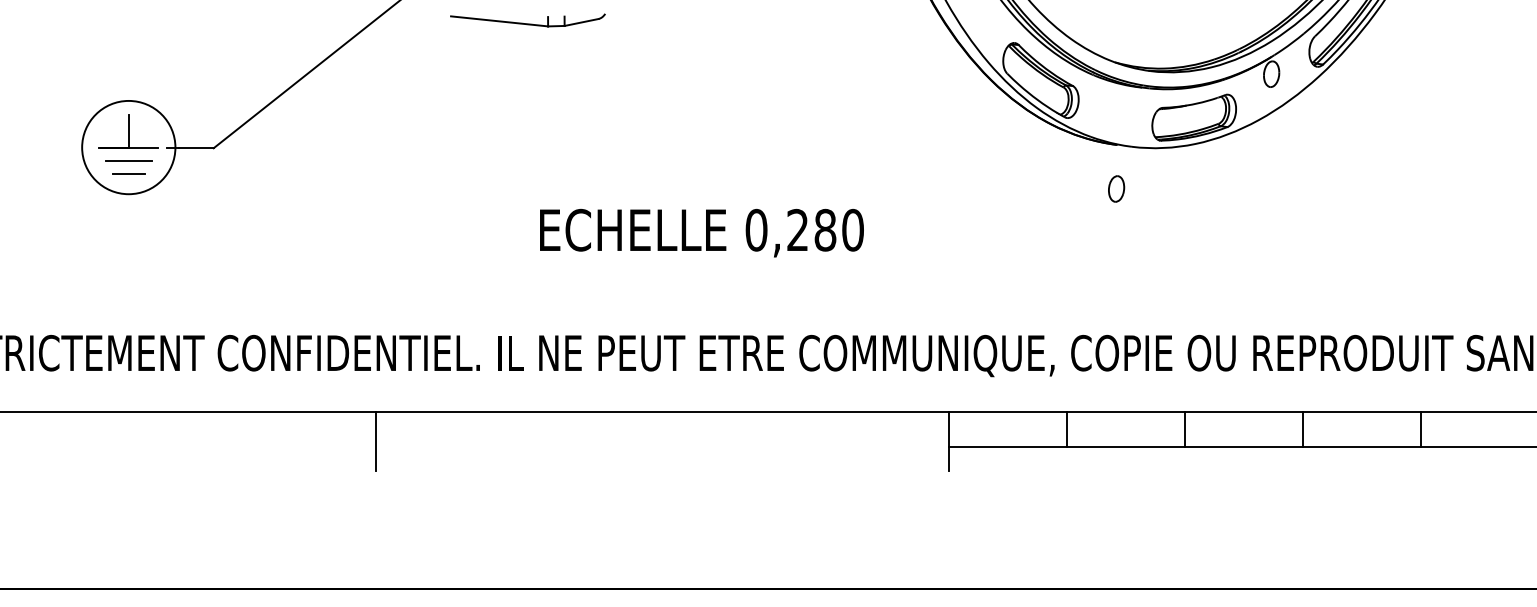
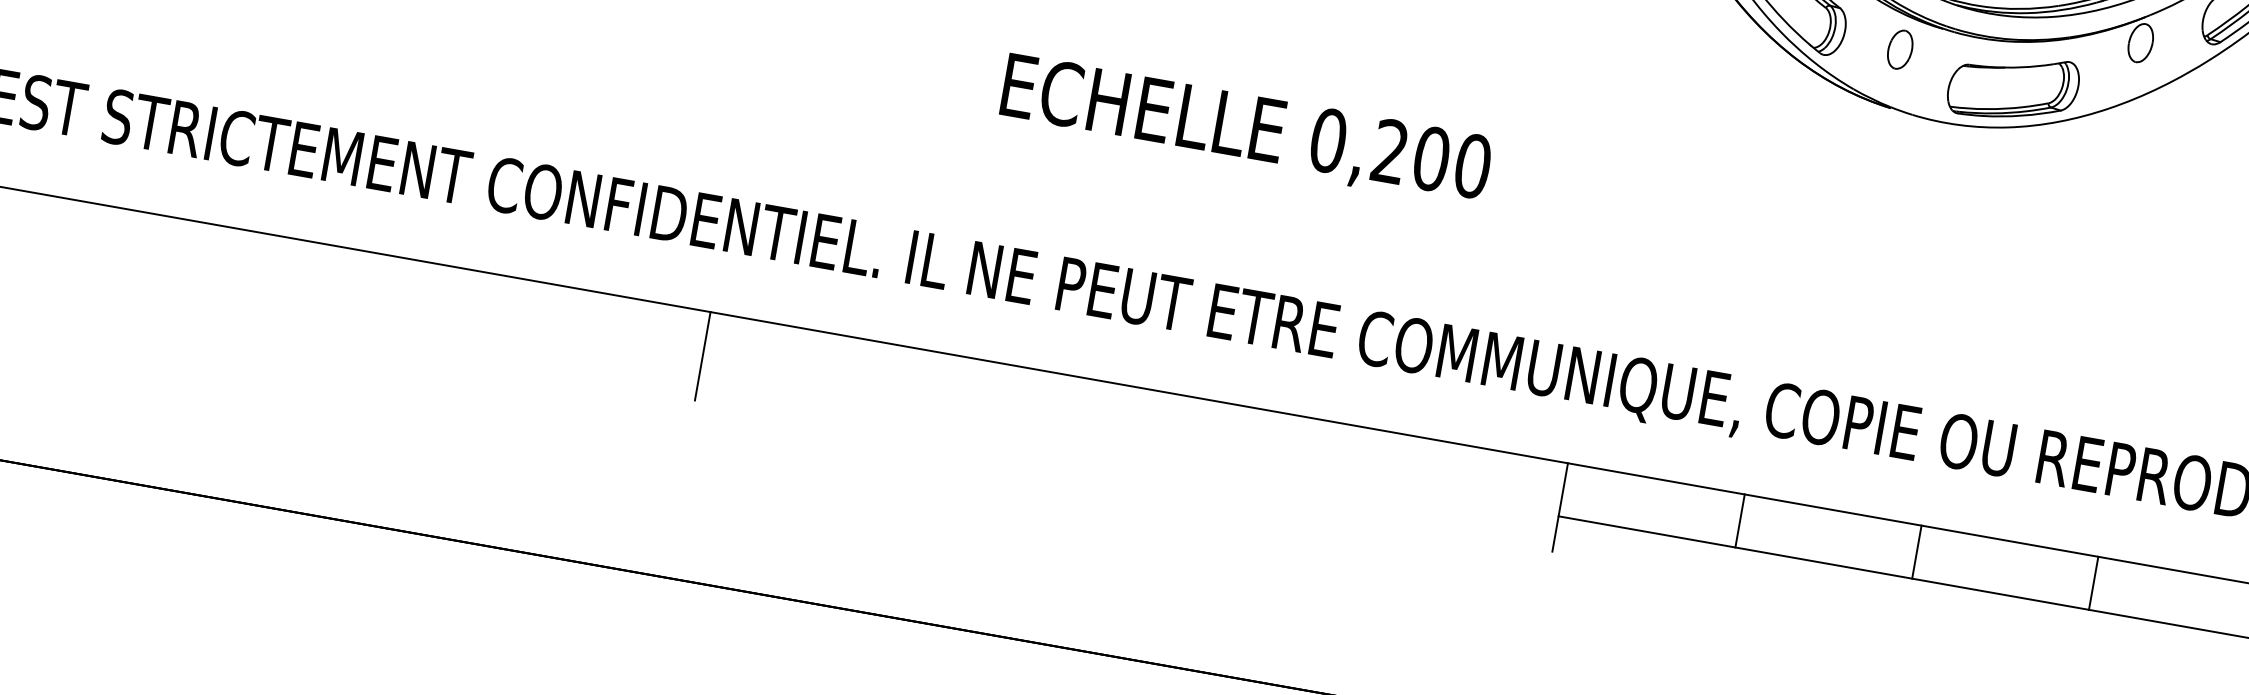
part: (1116, 188) -> (1900, 48), moved
text: (825, 230) -> (1431, 159), 0,280 -> 0,200

